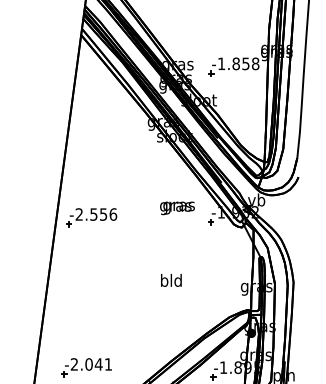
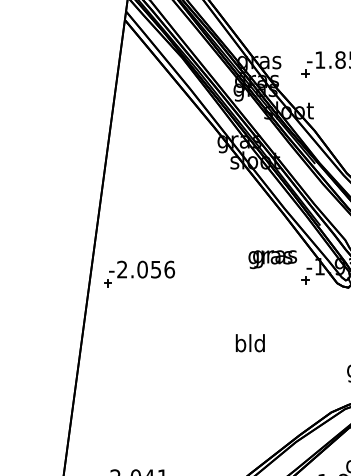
text: (177, 208) -> (272, 259), moved
text: (93, 214) -> (142, 269), -2.556 -> -2.056
text: (171, 280) -> (250, 343), moved

